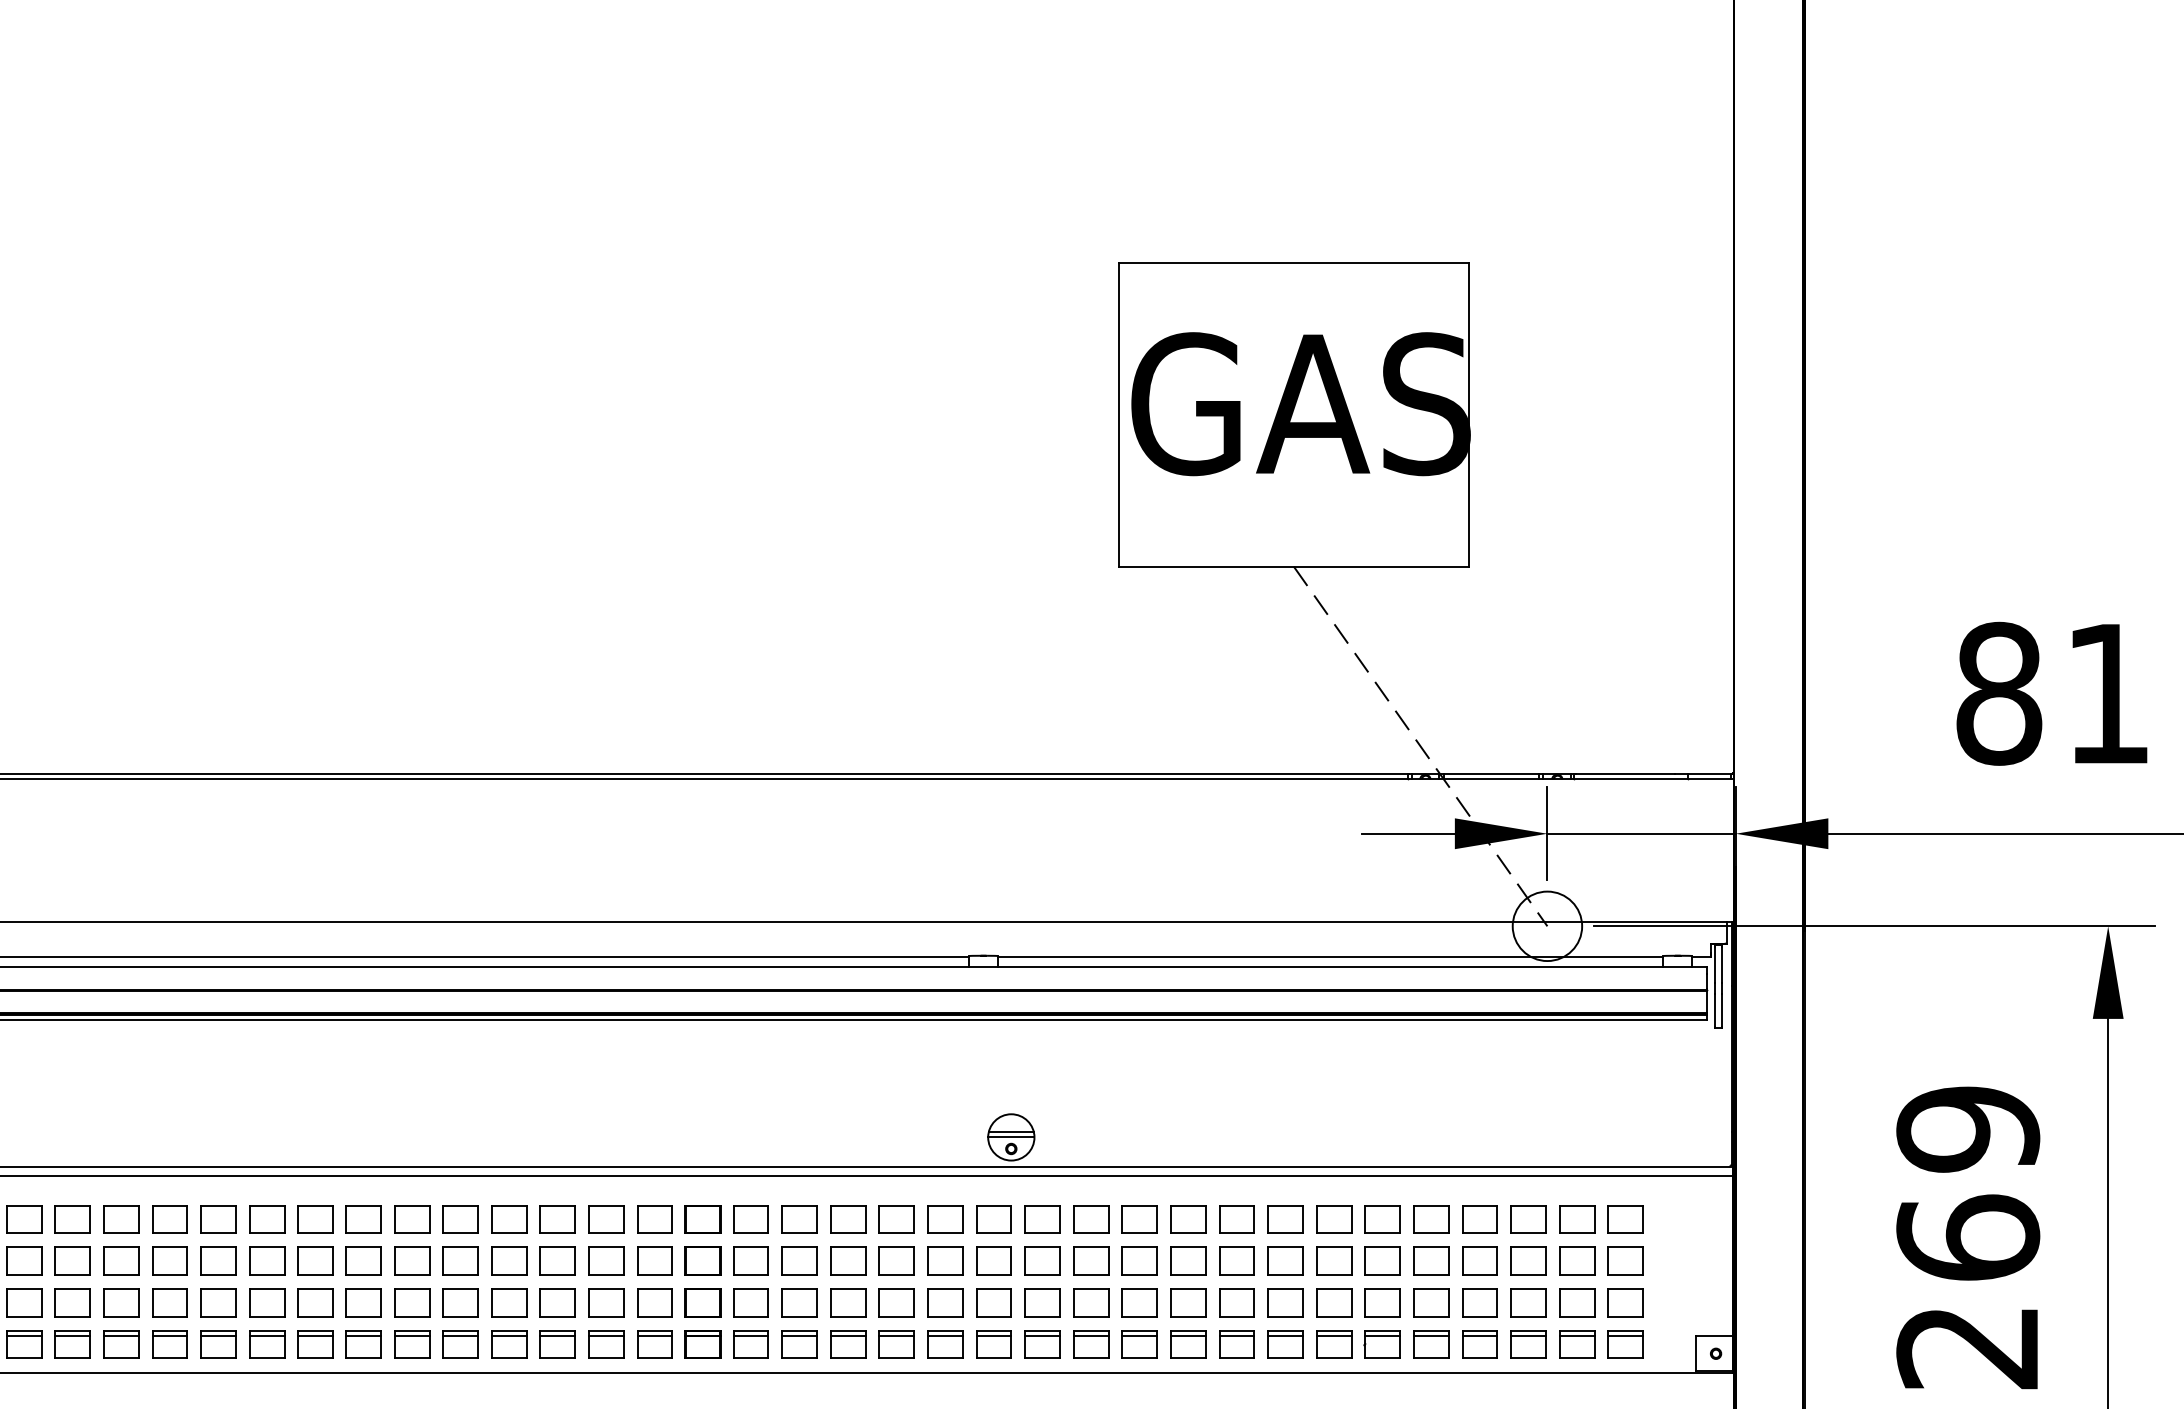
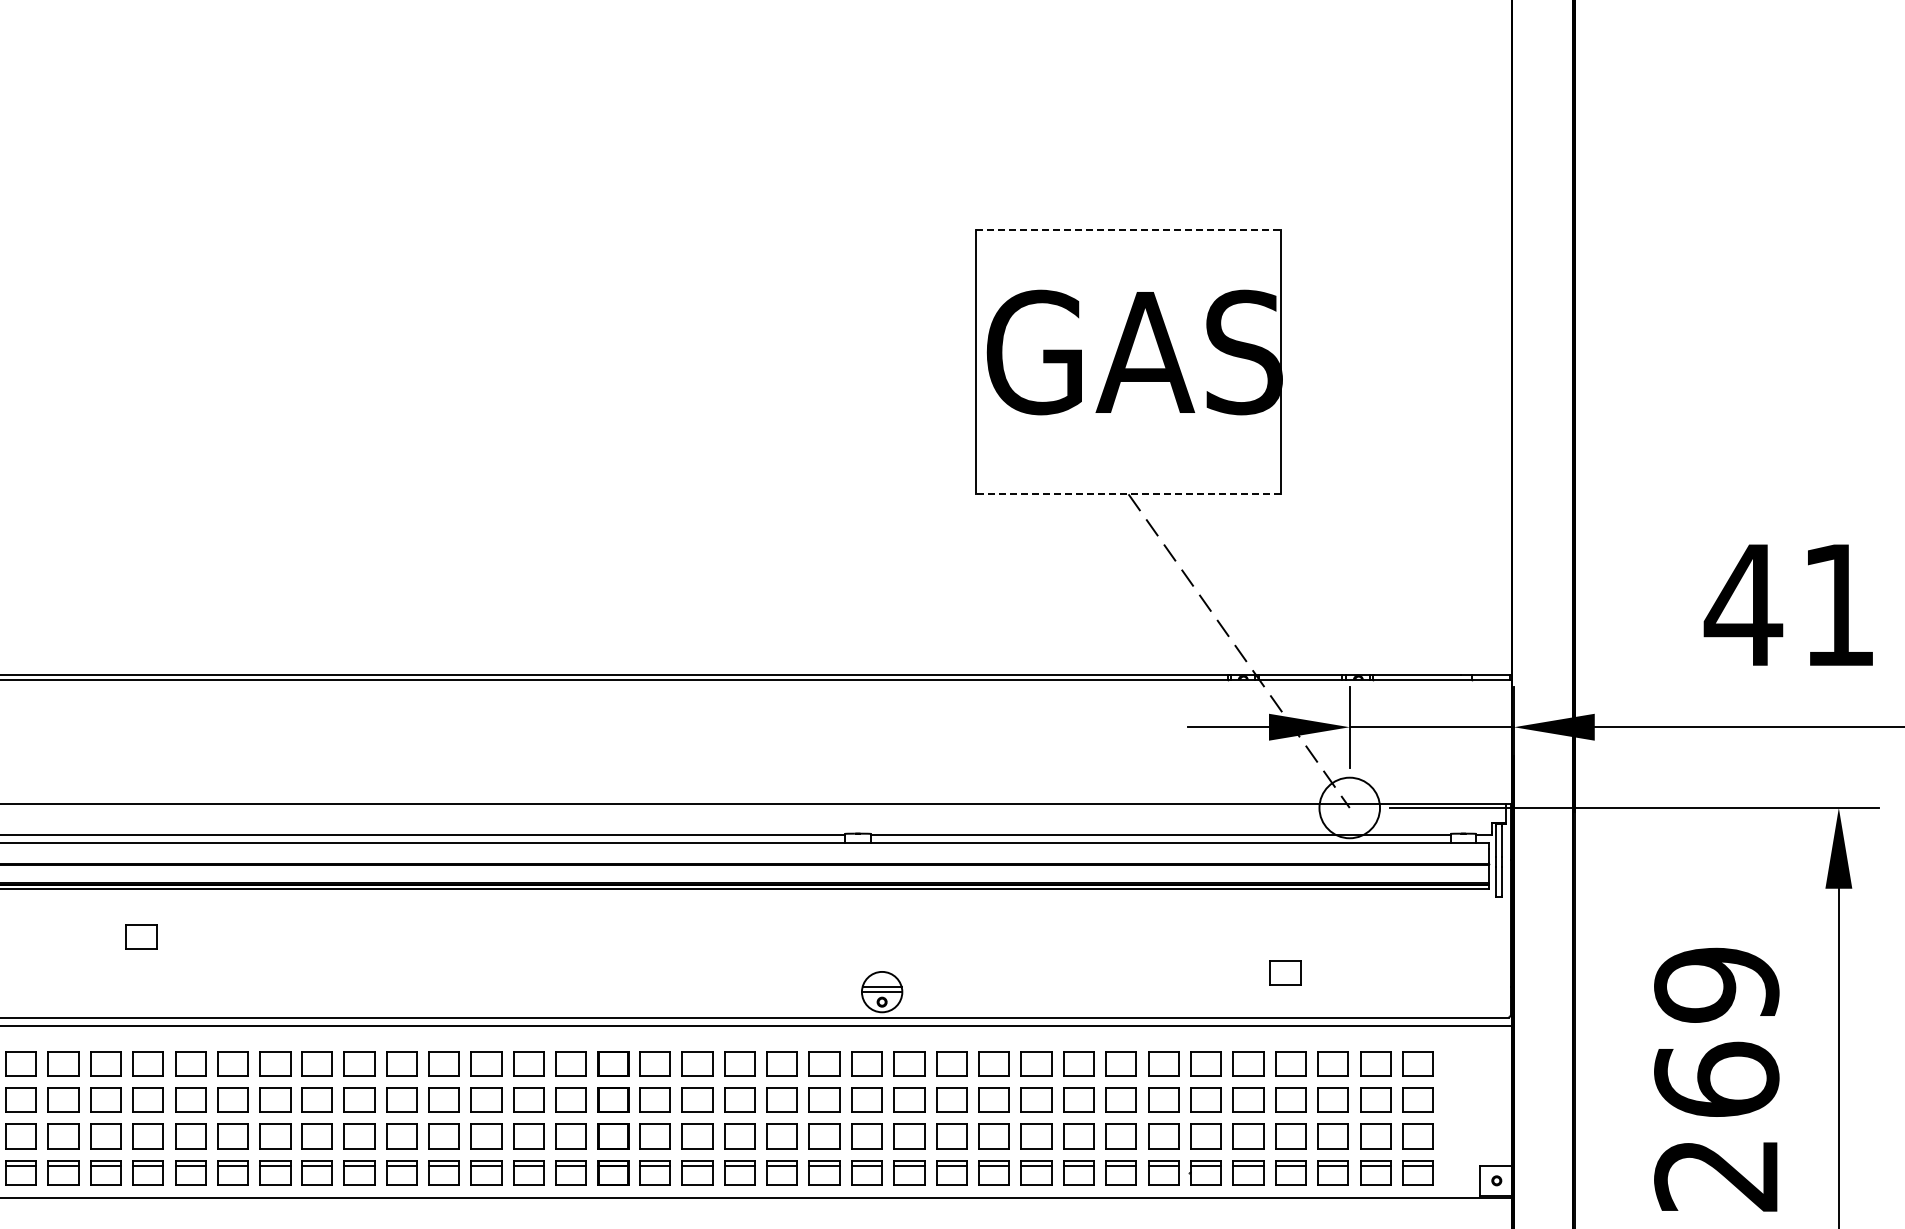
line: (1293, 263) -> (1128, 229), solid -> dashed
line: (1293, 566) -> (1128, 494), solid -> dashed
text: (1998, 693) -> (1743, 604), 81 -> 41
part: (162, 1073) -> (141, 936), added
part: (1473, 1114) -> (1285, 972), added

